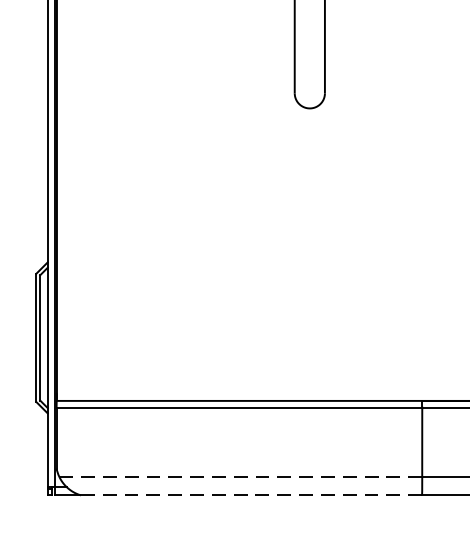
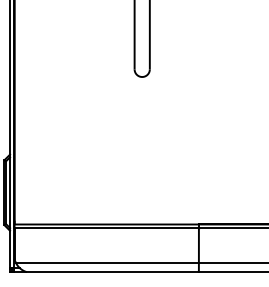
line: (240, 476) -> (107, 262), dashed -> solid
line: (250, 496) -> (112, 272), dashed -> solid

